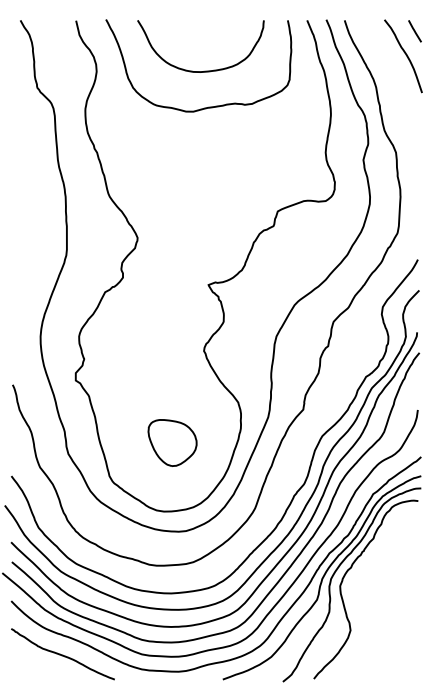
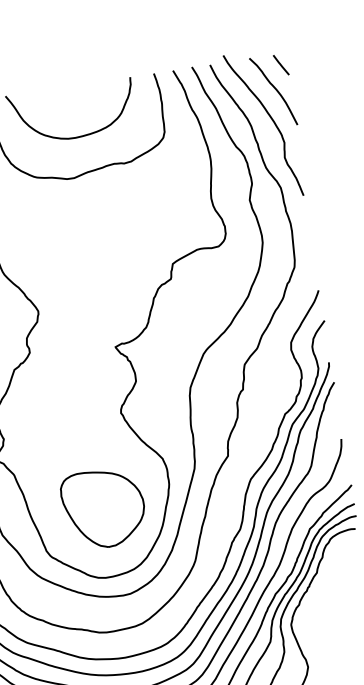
curve: (397, 85) -> (272, 121), added
part: (172, 442) -> (103, 508), size x1.67

